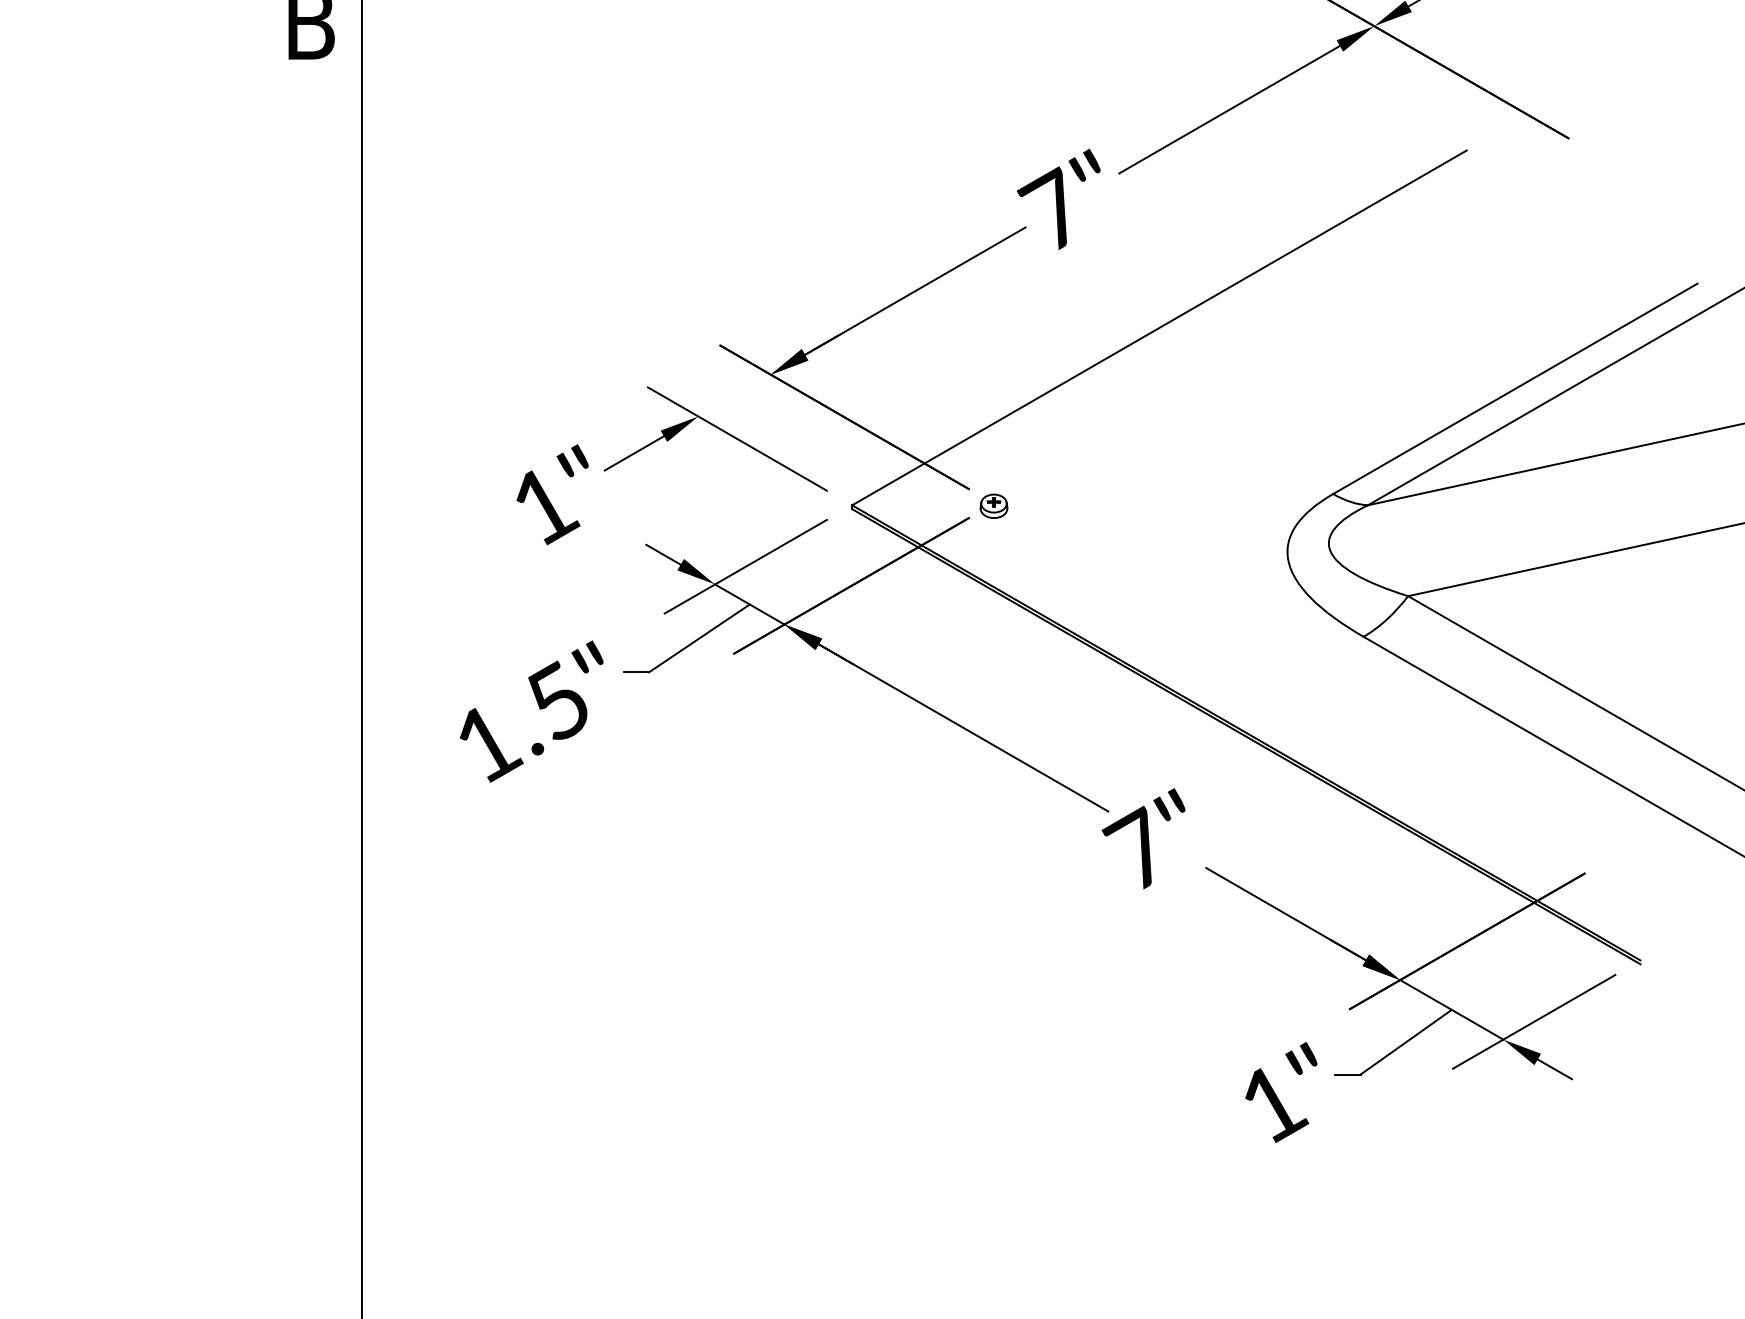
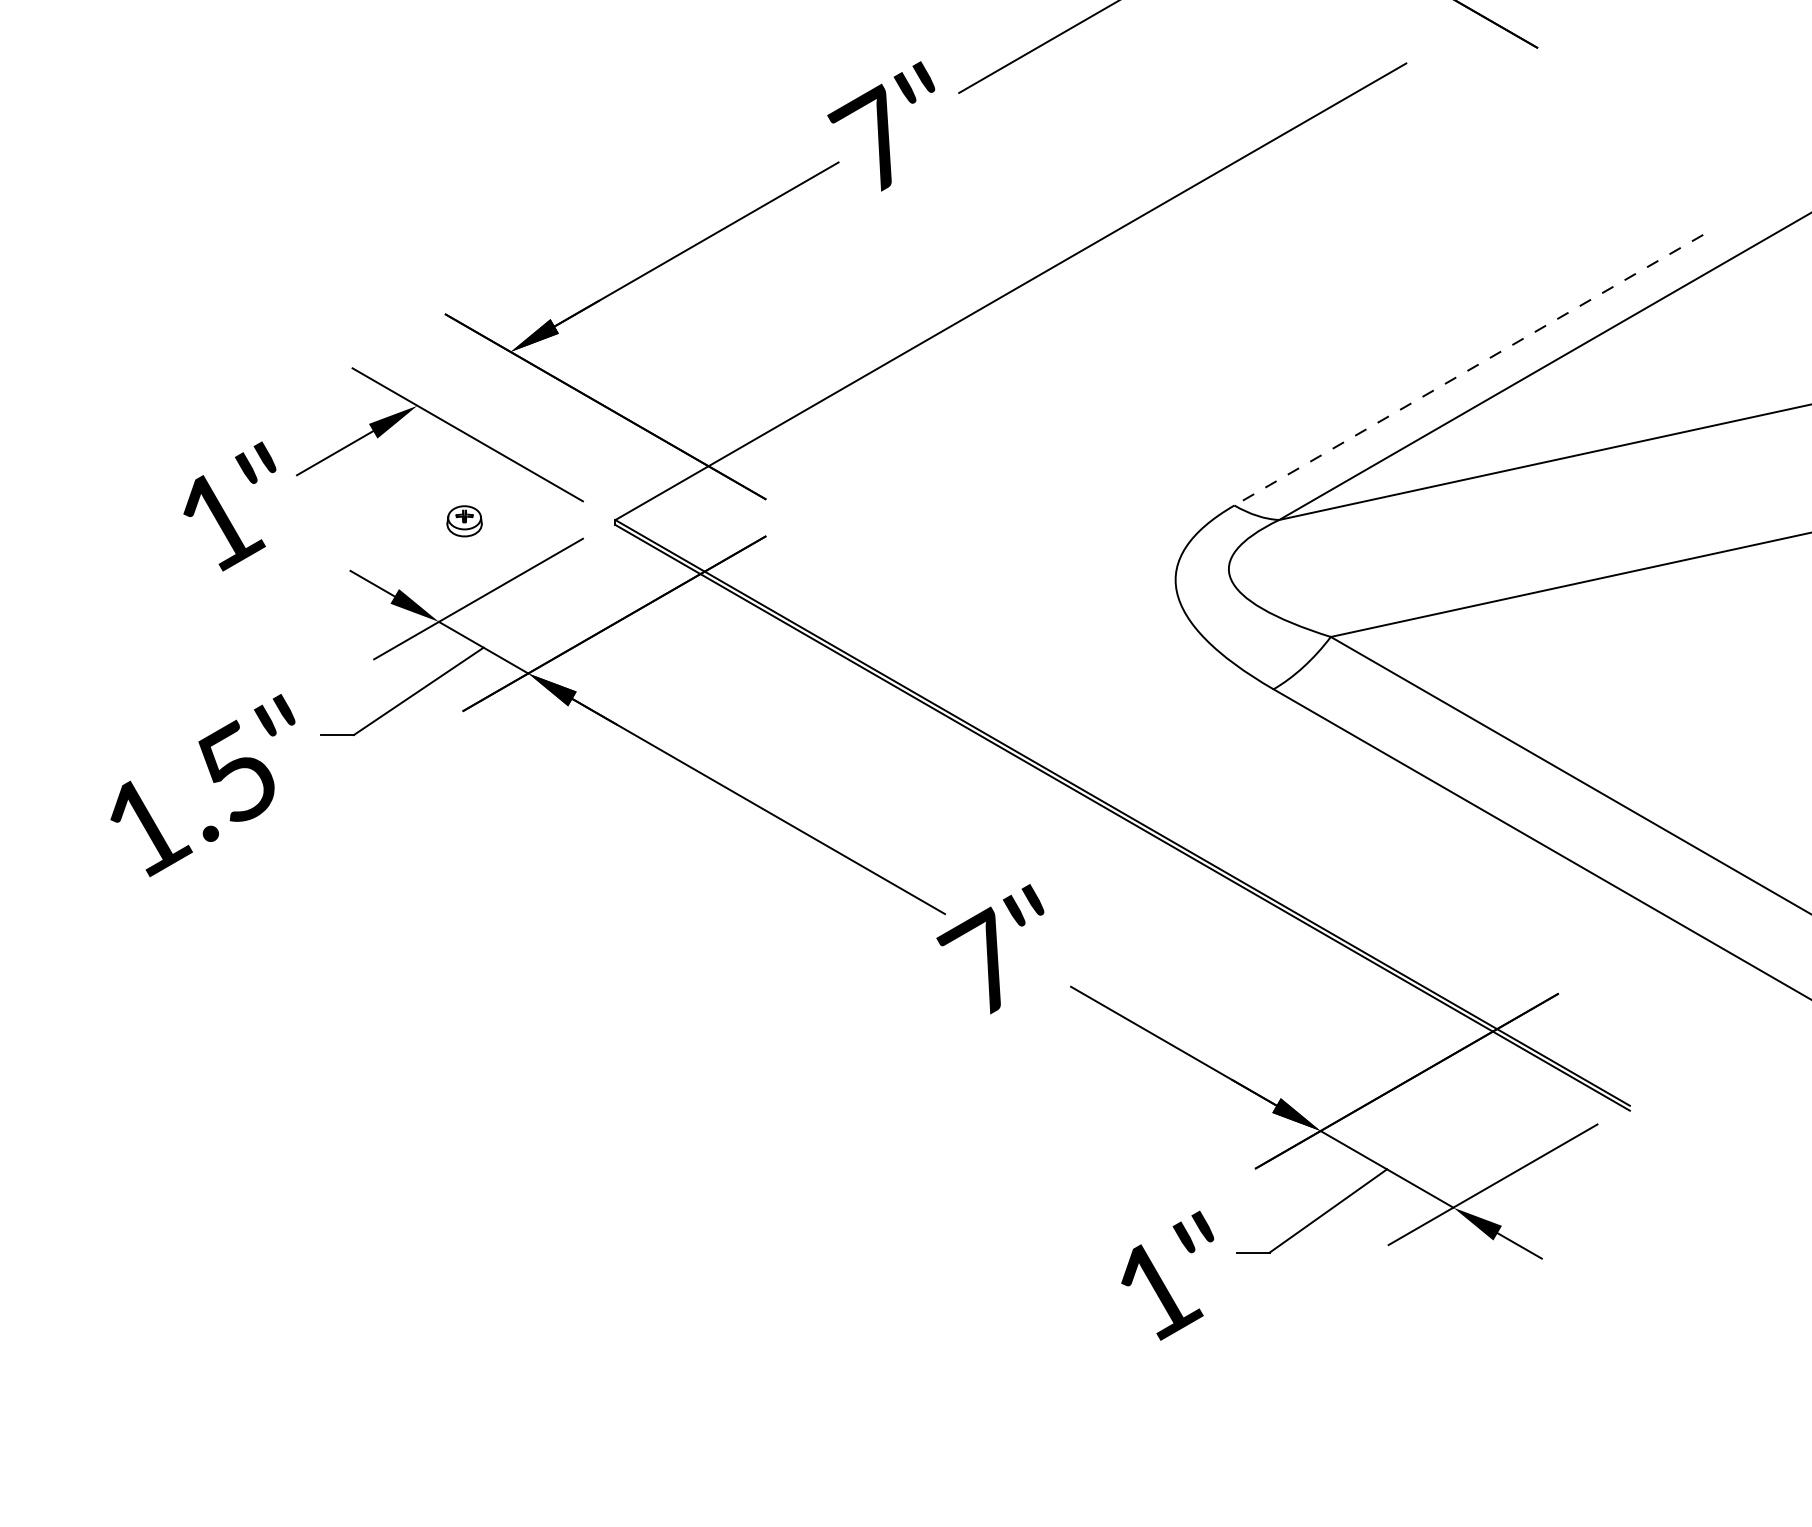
line: (1514, 389) -> (1467, 371), solid -> dashed
part: (993, 505) -> (463, 520), moved

